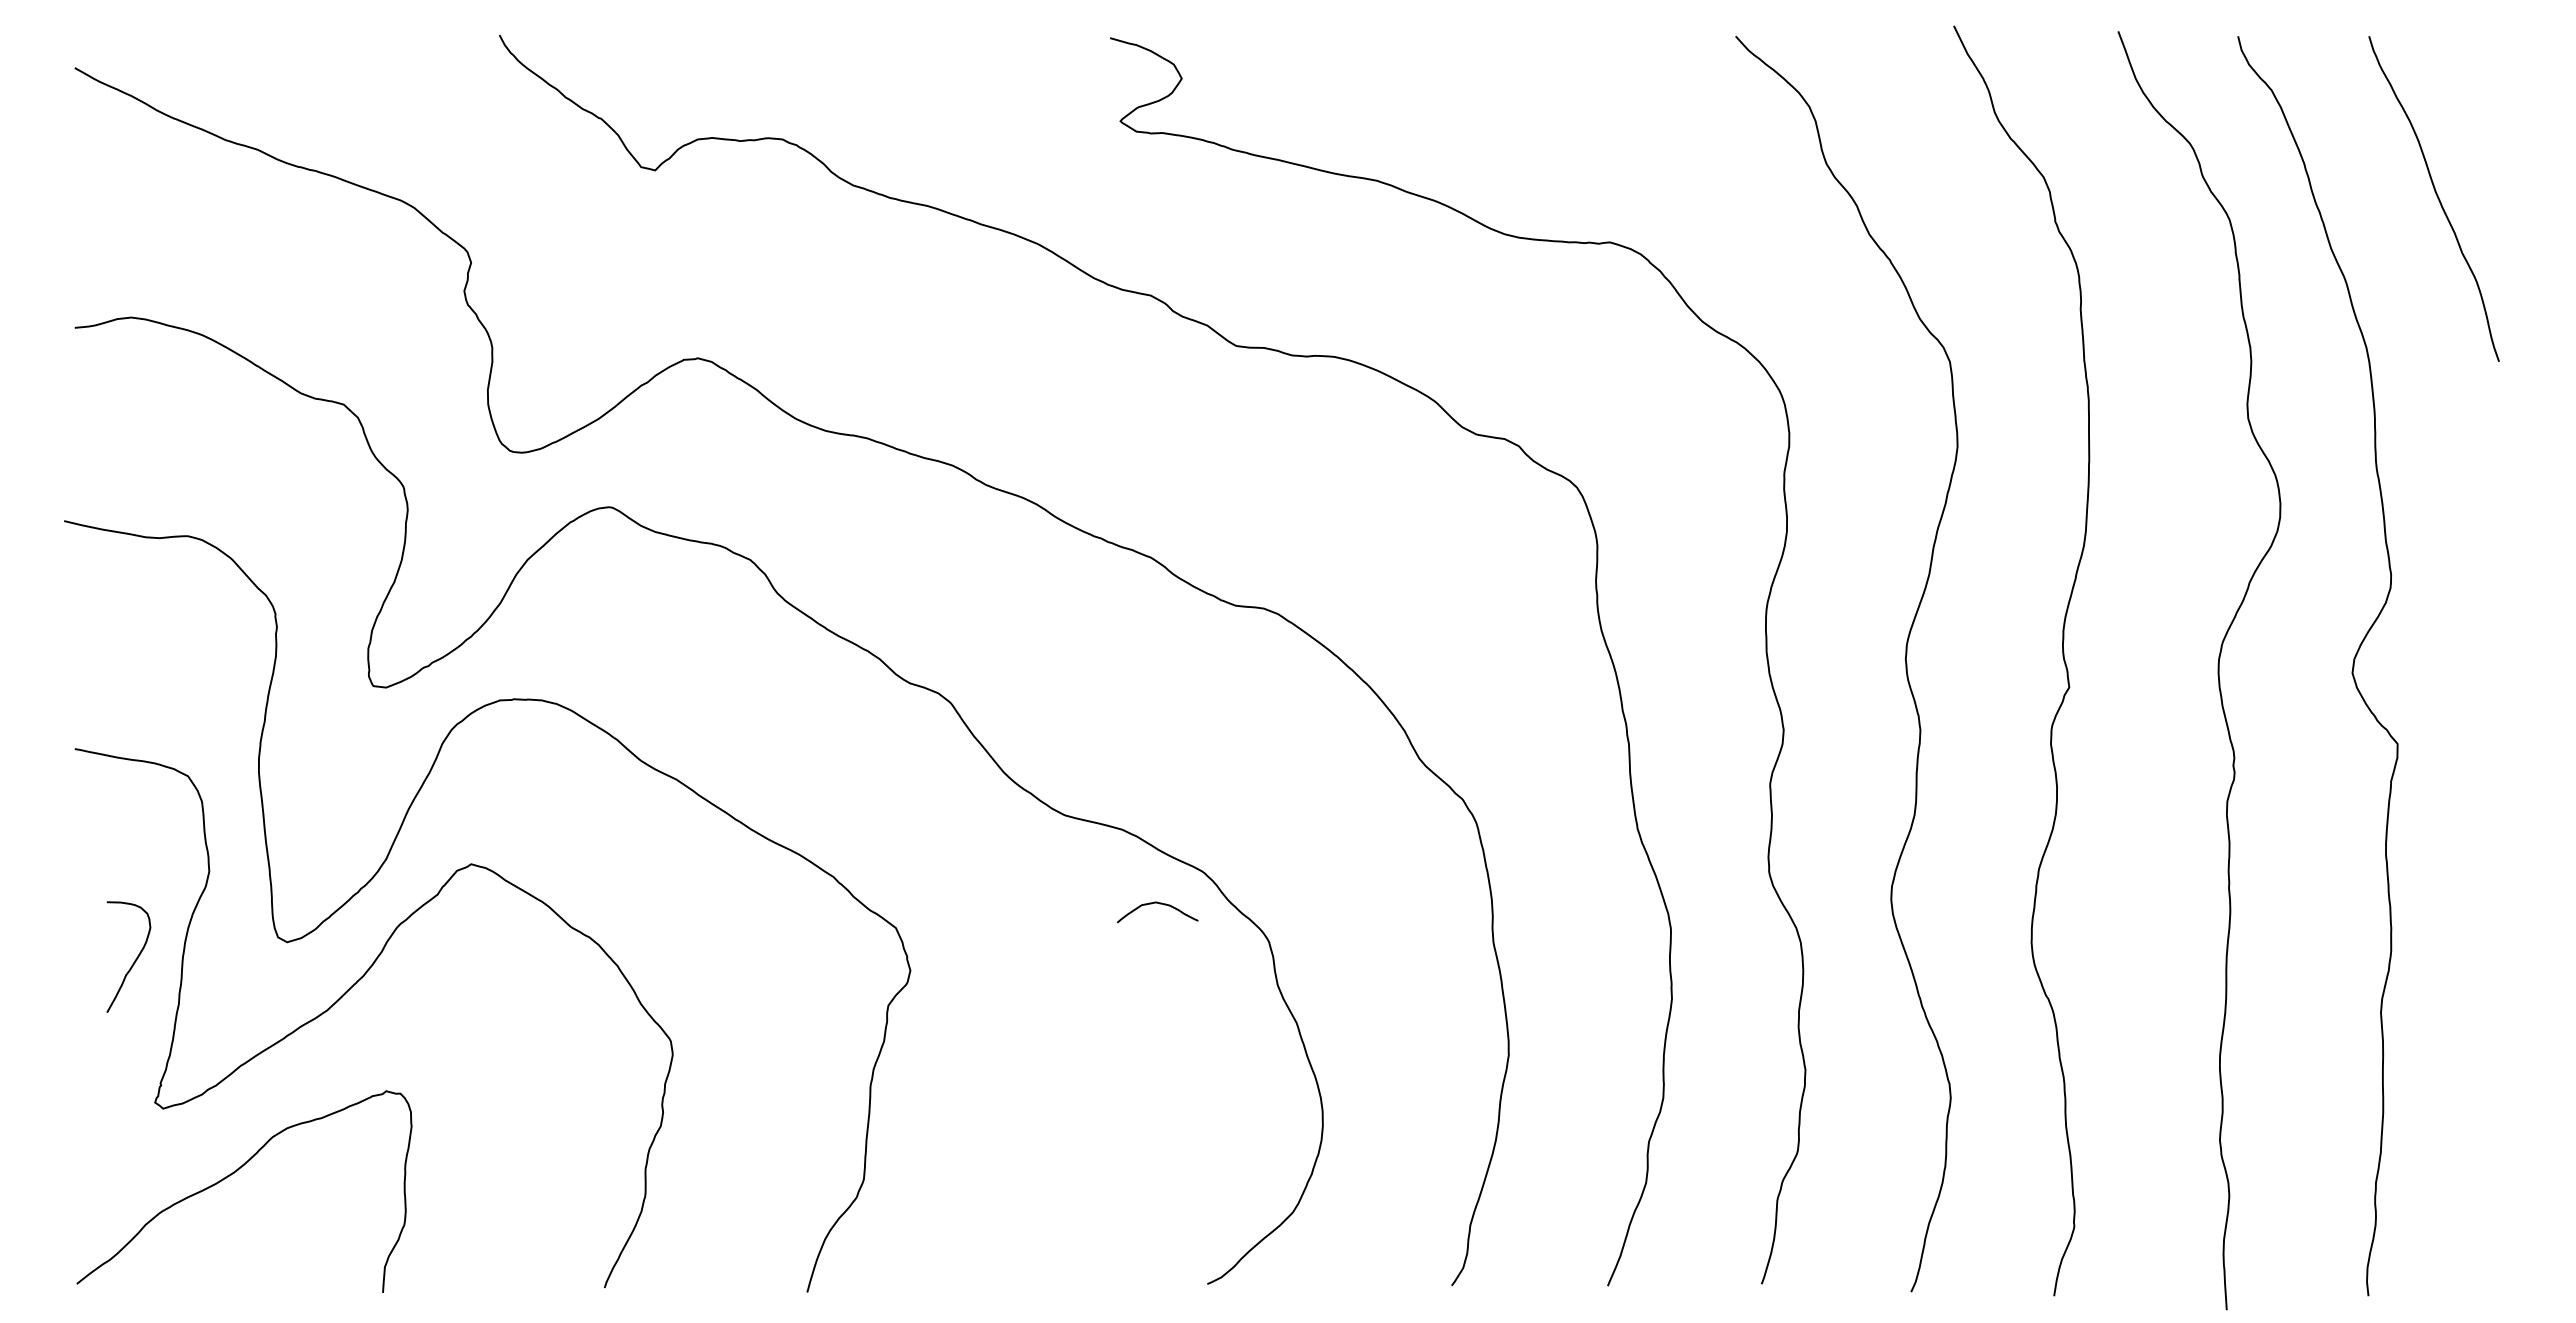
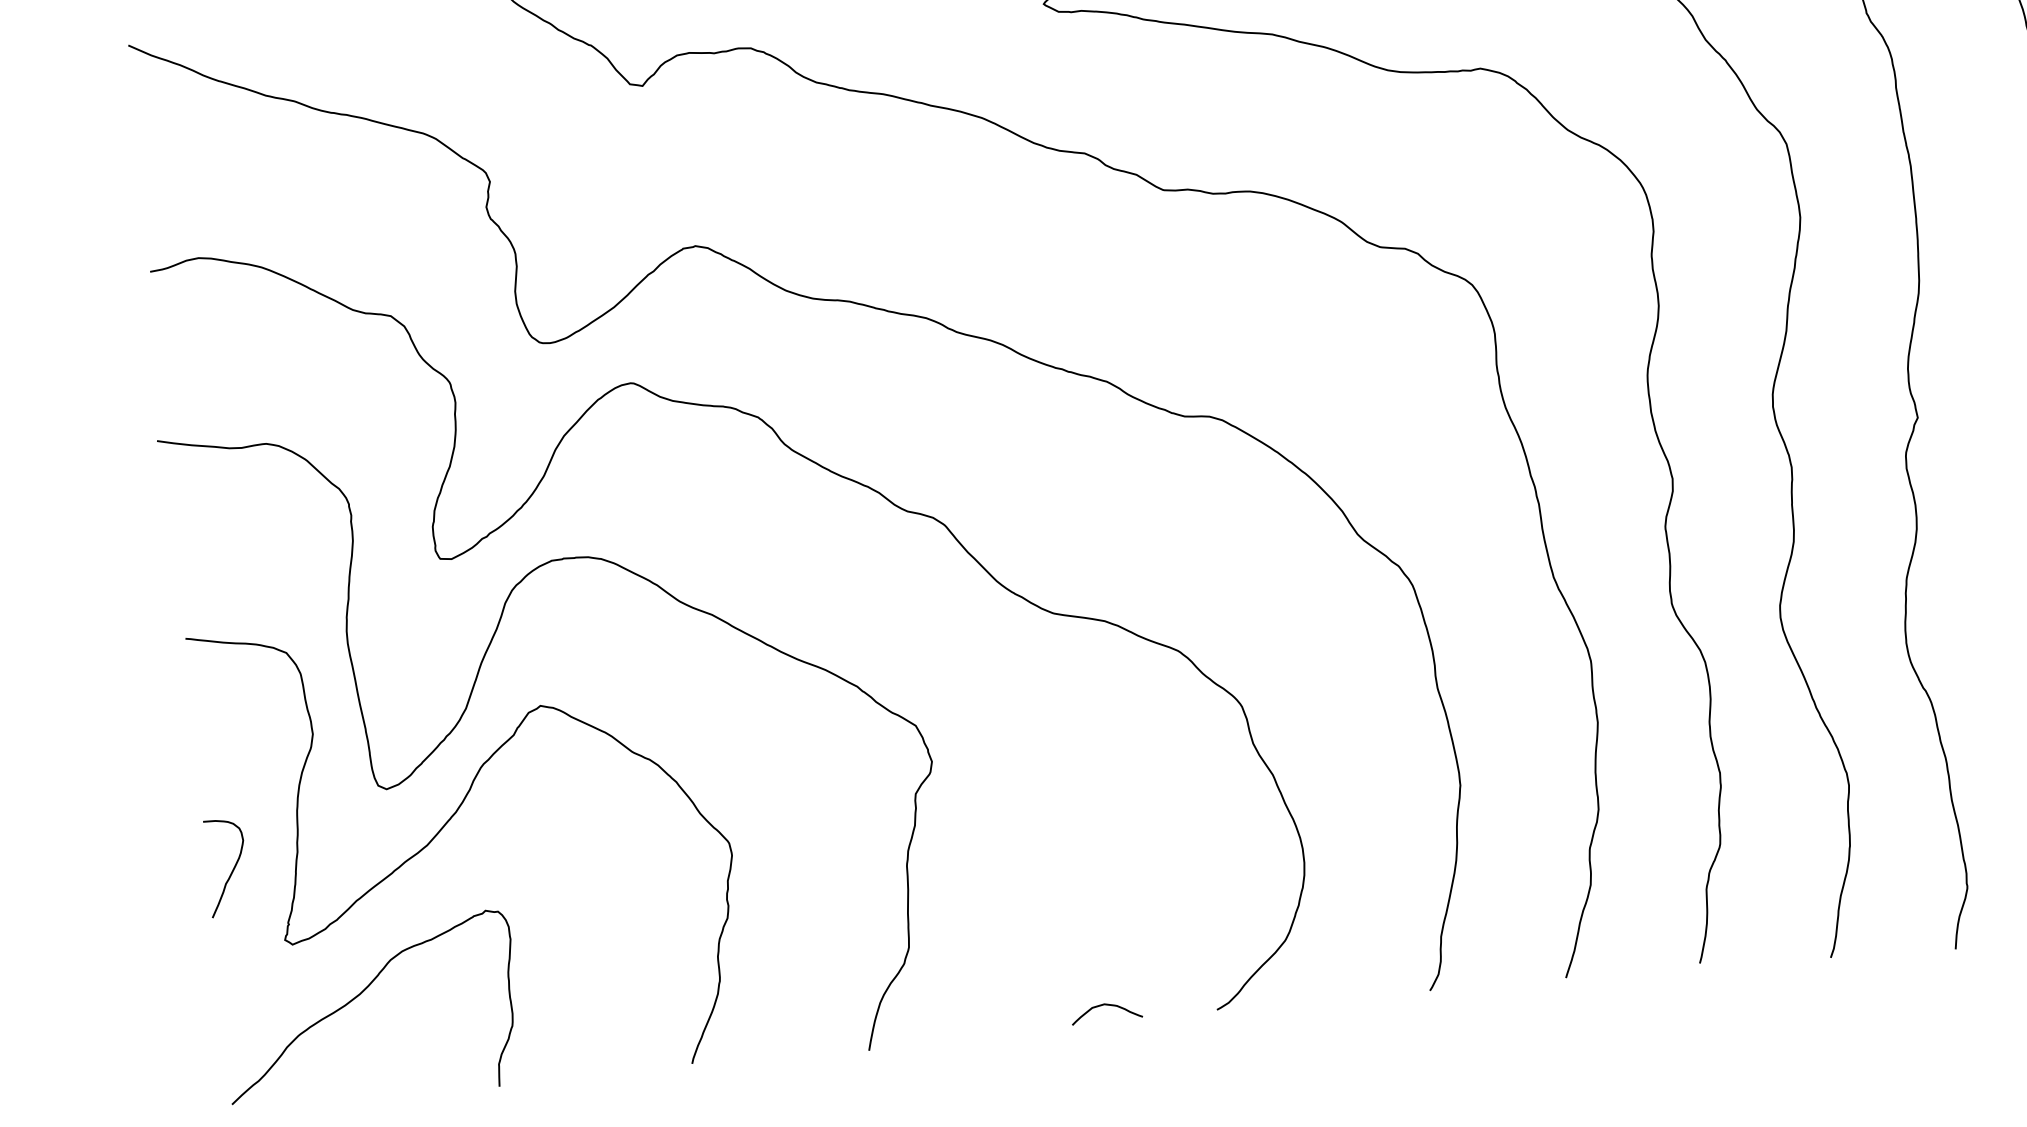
curve: (1159, 904) -> (1107, 1005), moved
curve: (134, 960) -> (232, 870), moved

